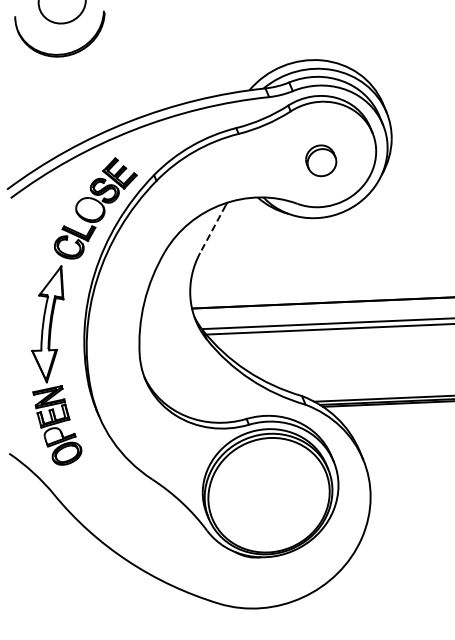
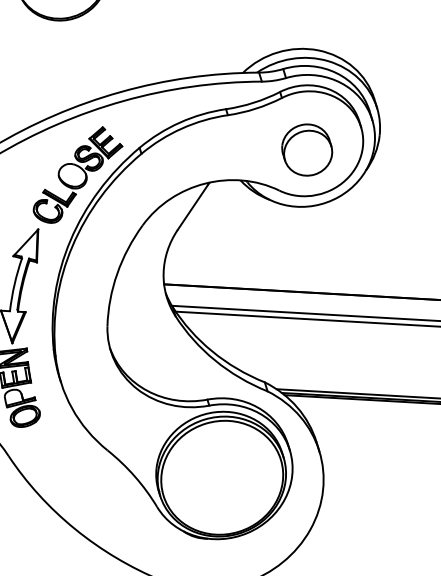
part: (321, 160) -> (307, 149), size x1.67
line: (212, 229) -> (192, 207), dashed -> solid

